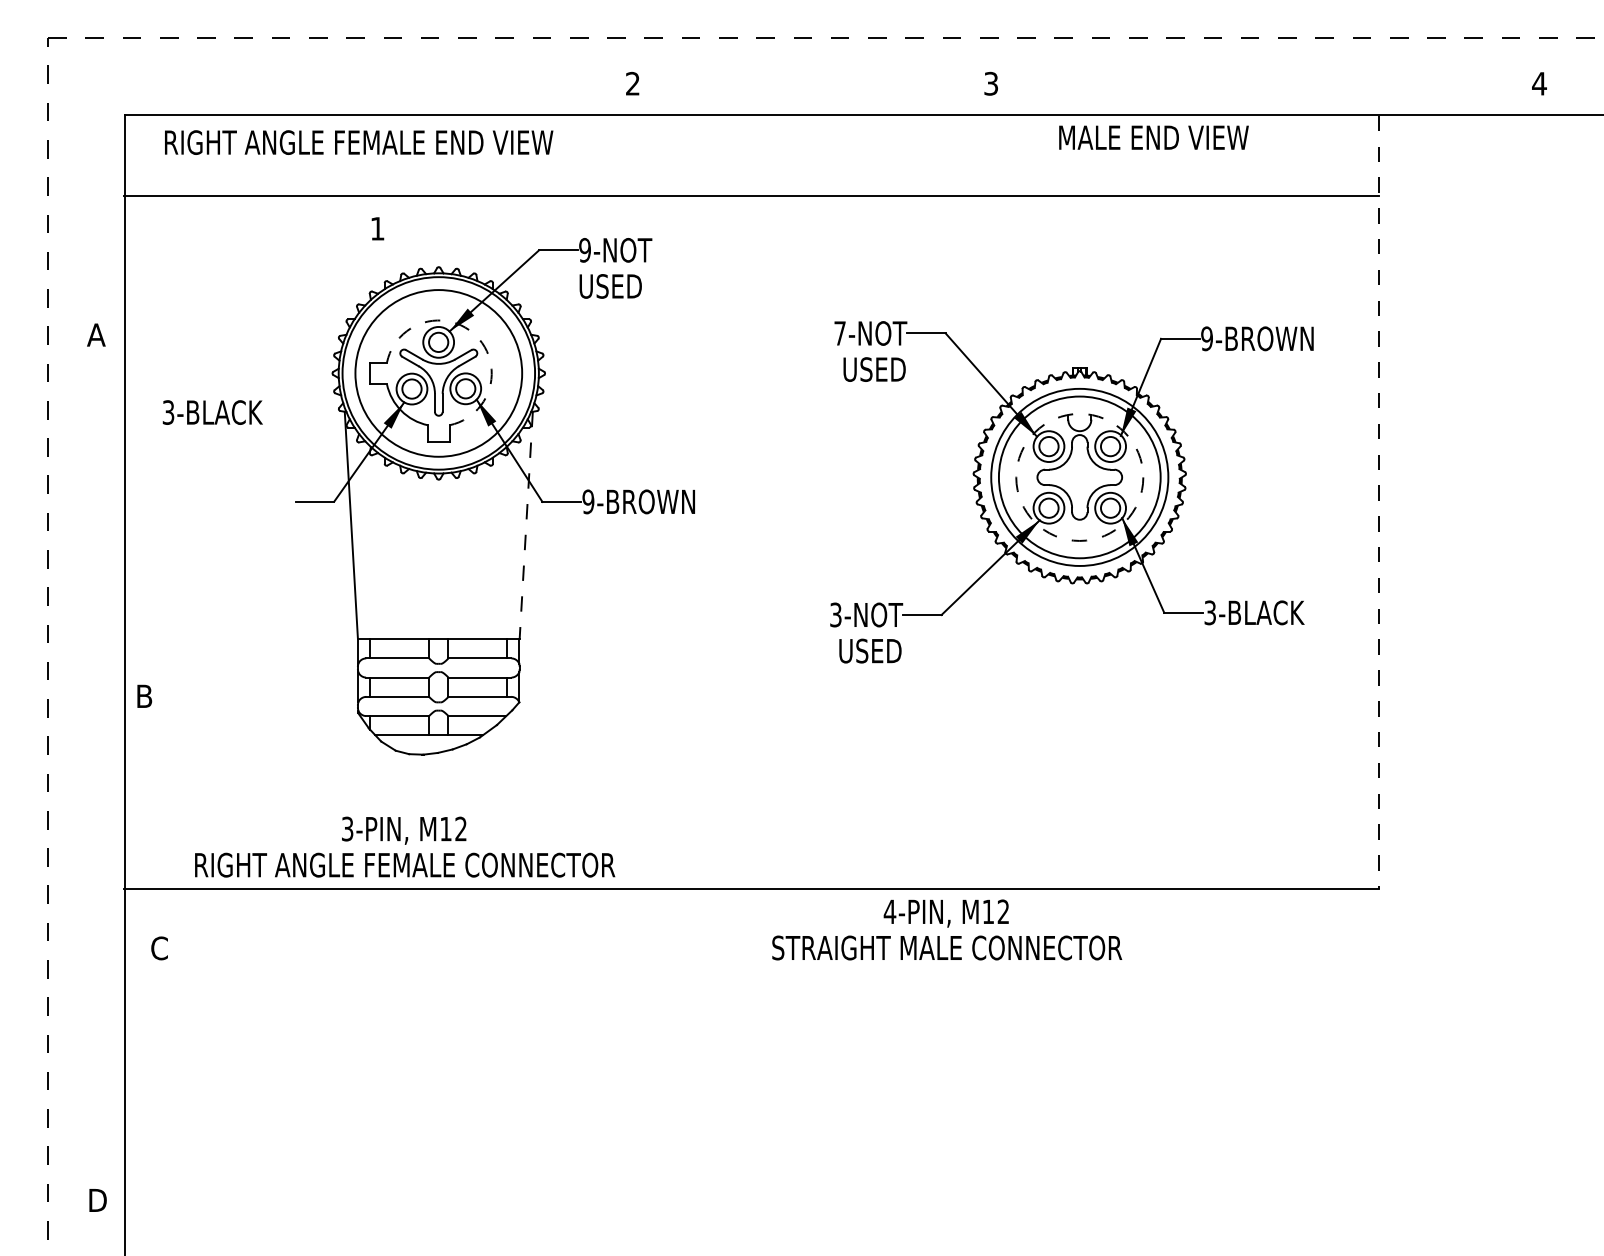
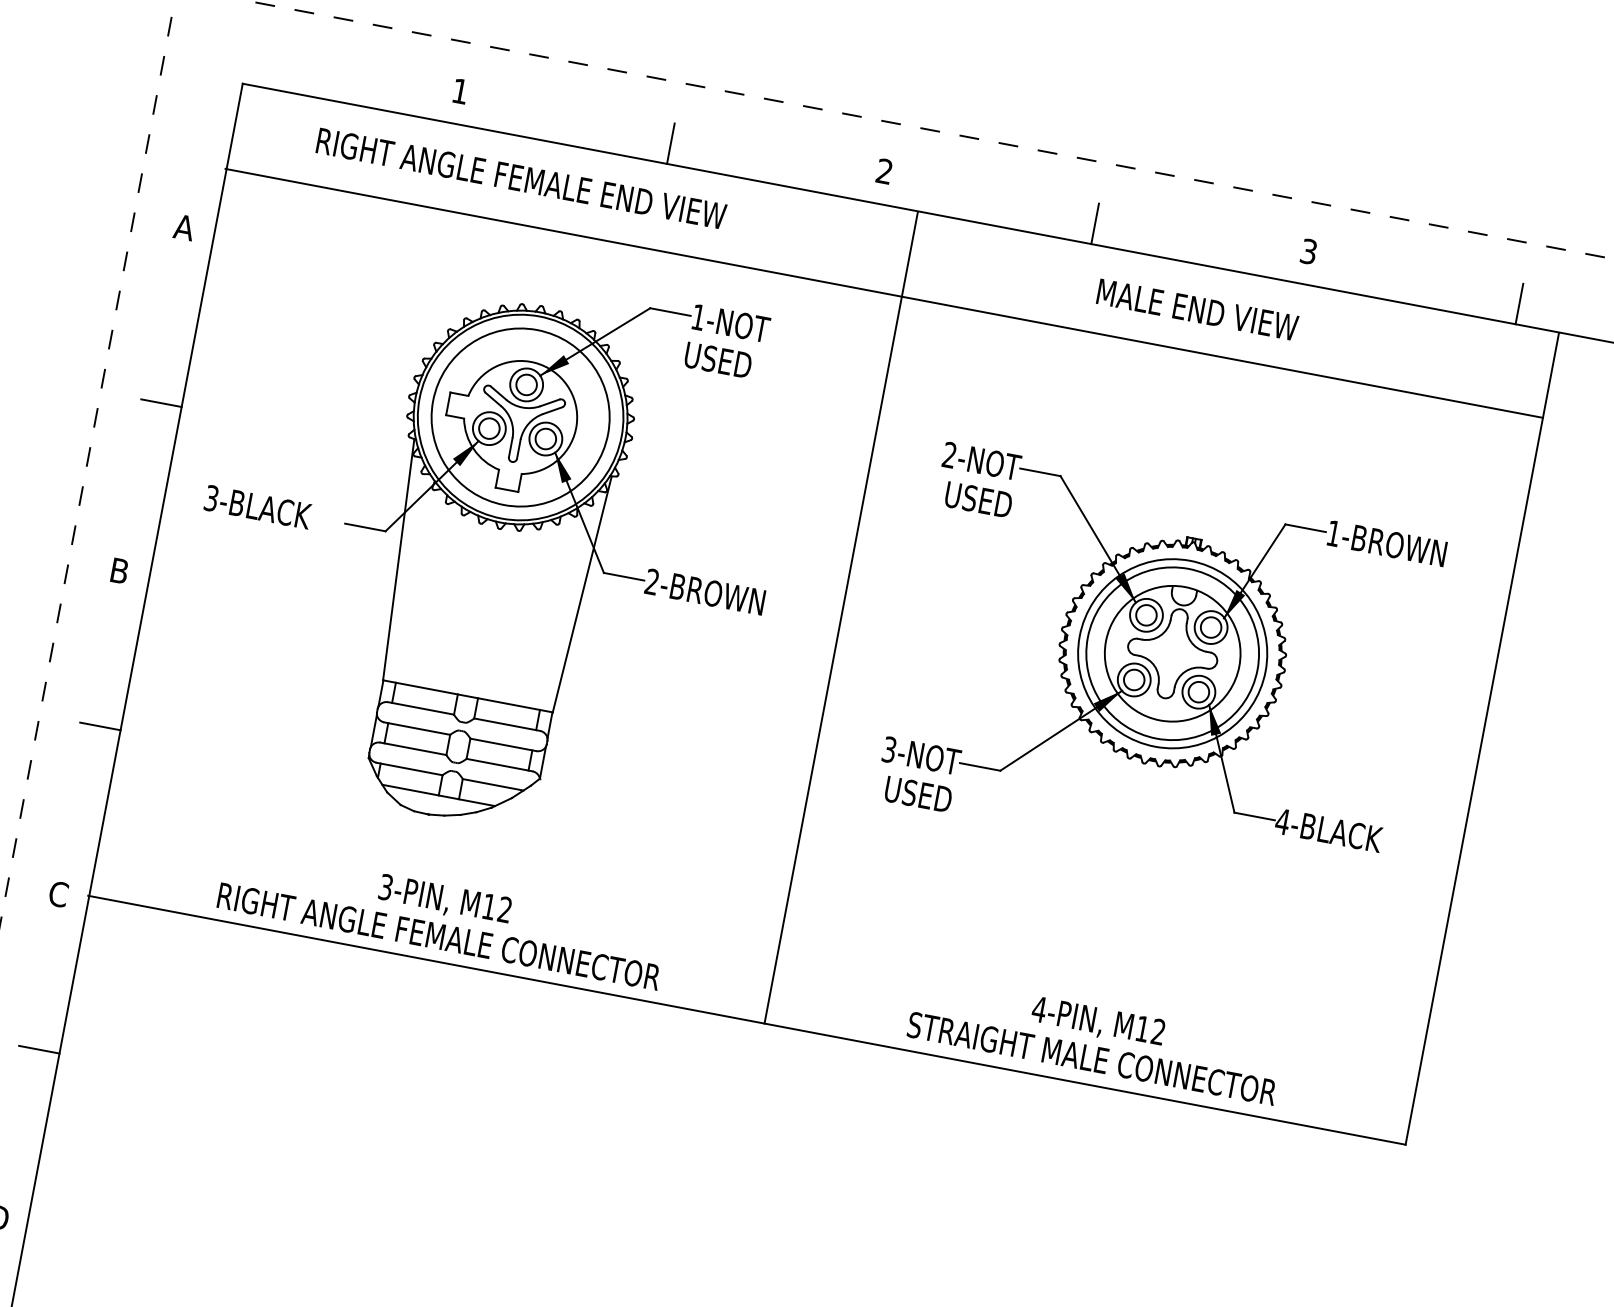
text: (632, 83) -> (884, 171), moved
text: (990, 83) -> (1308, 251), moved
line: (529, 95) -> (670, 143), added
line: (933, 95) -> (1094, 223), added
line: (1338, 95) -> (1519, 304), added
text: (1153, 137) -> (1197, 309), moved
text: (359, 142) -> (521, 178), moved
text: (377, 228) -> (460, 91), moved
text: (584, 250) -> (697, 317), 9-NOT -> 1-NOT
text: (839, 333) -> (949, 455), 7-NOT -> 2-NOT
text: (96, 334) -> (184, 226), moved
arc: (476, 335) -> (567, 385), dashed -> solid
text: (1206, 338) -> (1333, 533), 9-BROWN -> 1-BROWN
text: (212, 412) -> (257, 507), moved
line: (105, 422) -> (161, 402), added
circle: (1079, 476) -> (1172, 652), dashed -> solid
text: (588, 501) -> (652, 581), 9-BROWN -> 2-BROWN
line: (768, 501) -> (841, 617), added
line: (1379, 502) -> (1482, 739), dashed -> solid
line: (526, 525) -> (582, 594), dashed -> solid
text: (1210, 612) -> (1283, 821), 3-BLACK -> 4-BLACK
text: (144, 695) -> (119, 570), moved
line: (105, 730) -> (100, 726), added
text: (405, 846) -> (443, 917), moved
text: (947, 929) -> (1096, 1039), moved
text: (159, 948) -> (58, 894), moved
line: (105, 1038) -> (38, 1049), added

